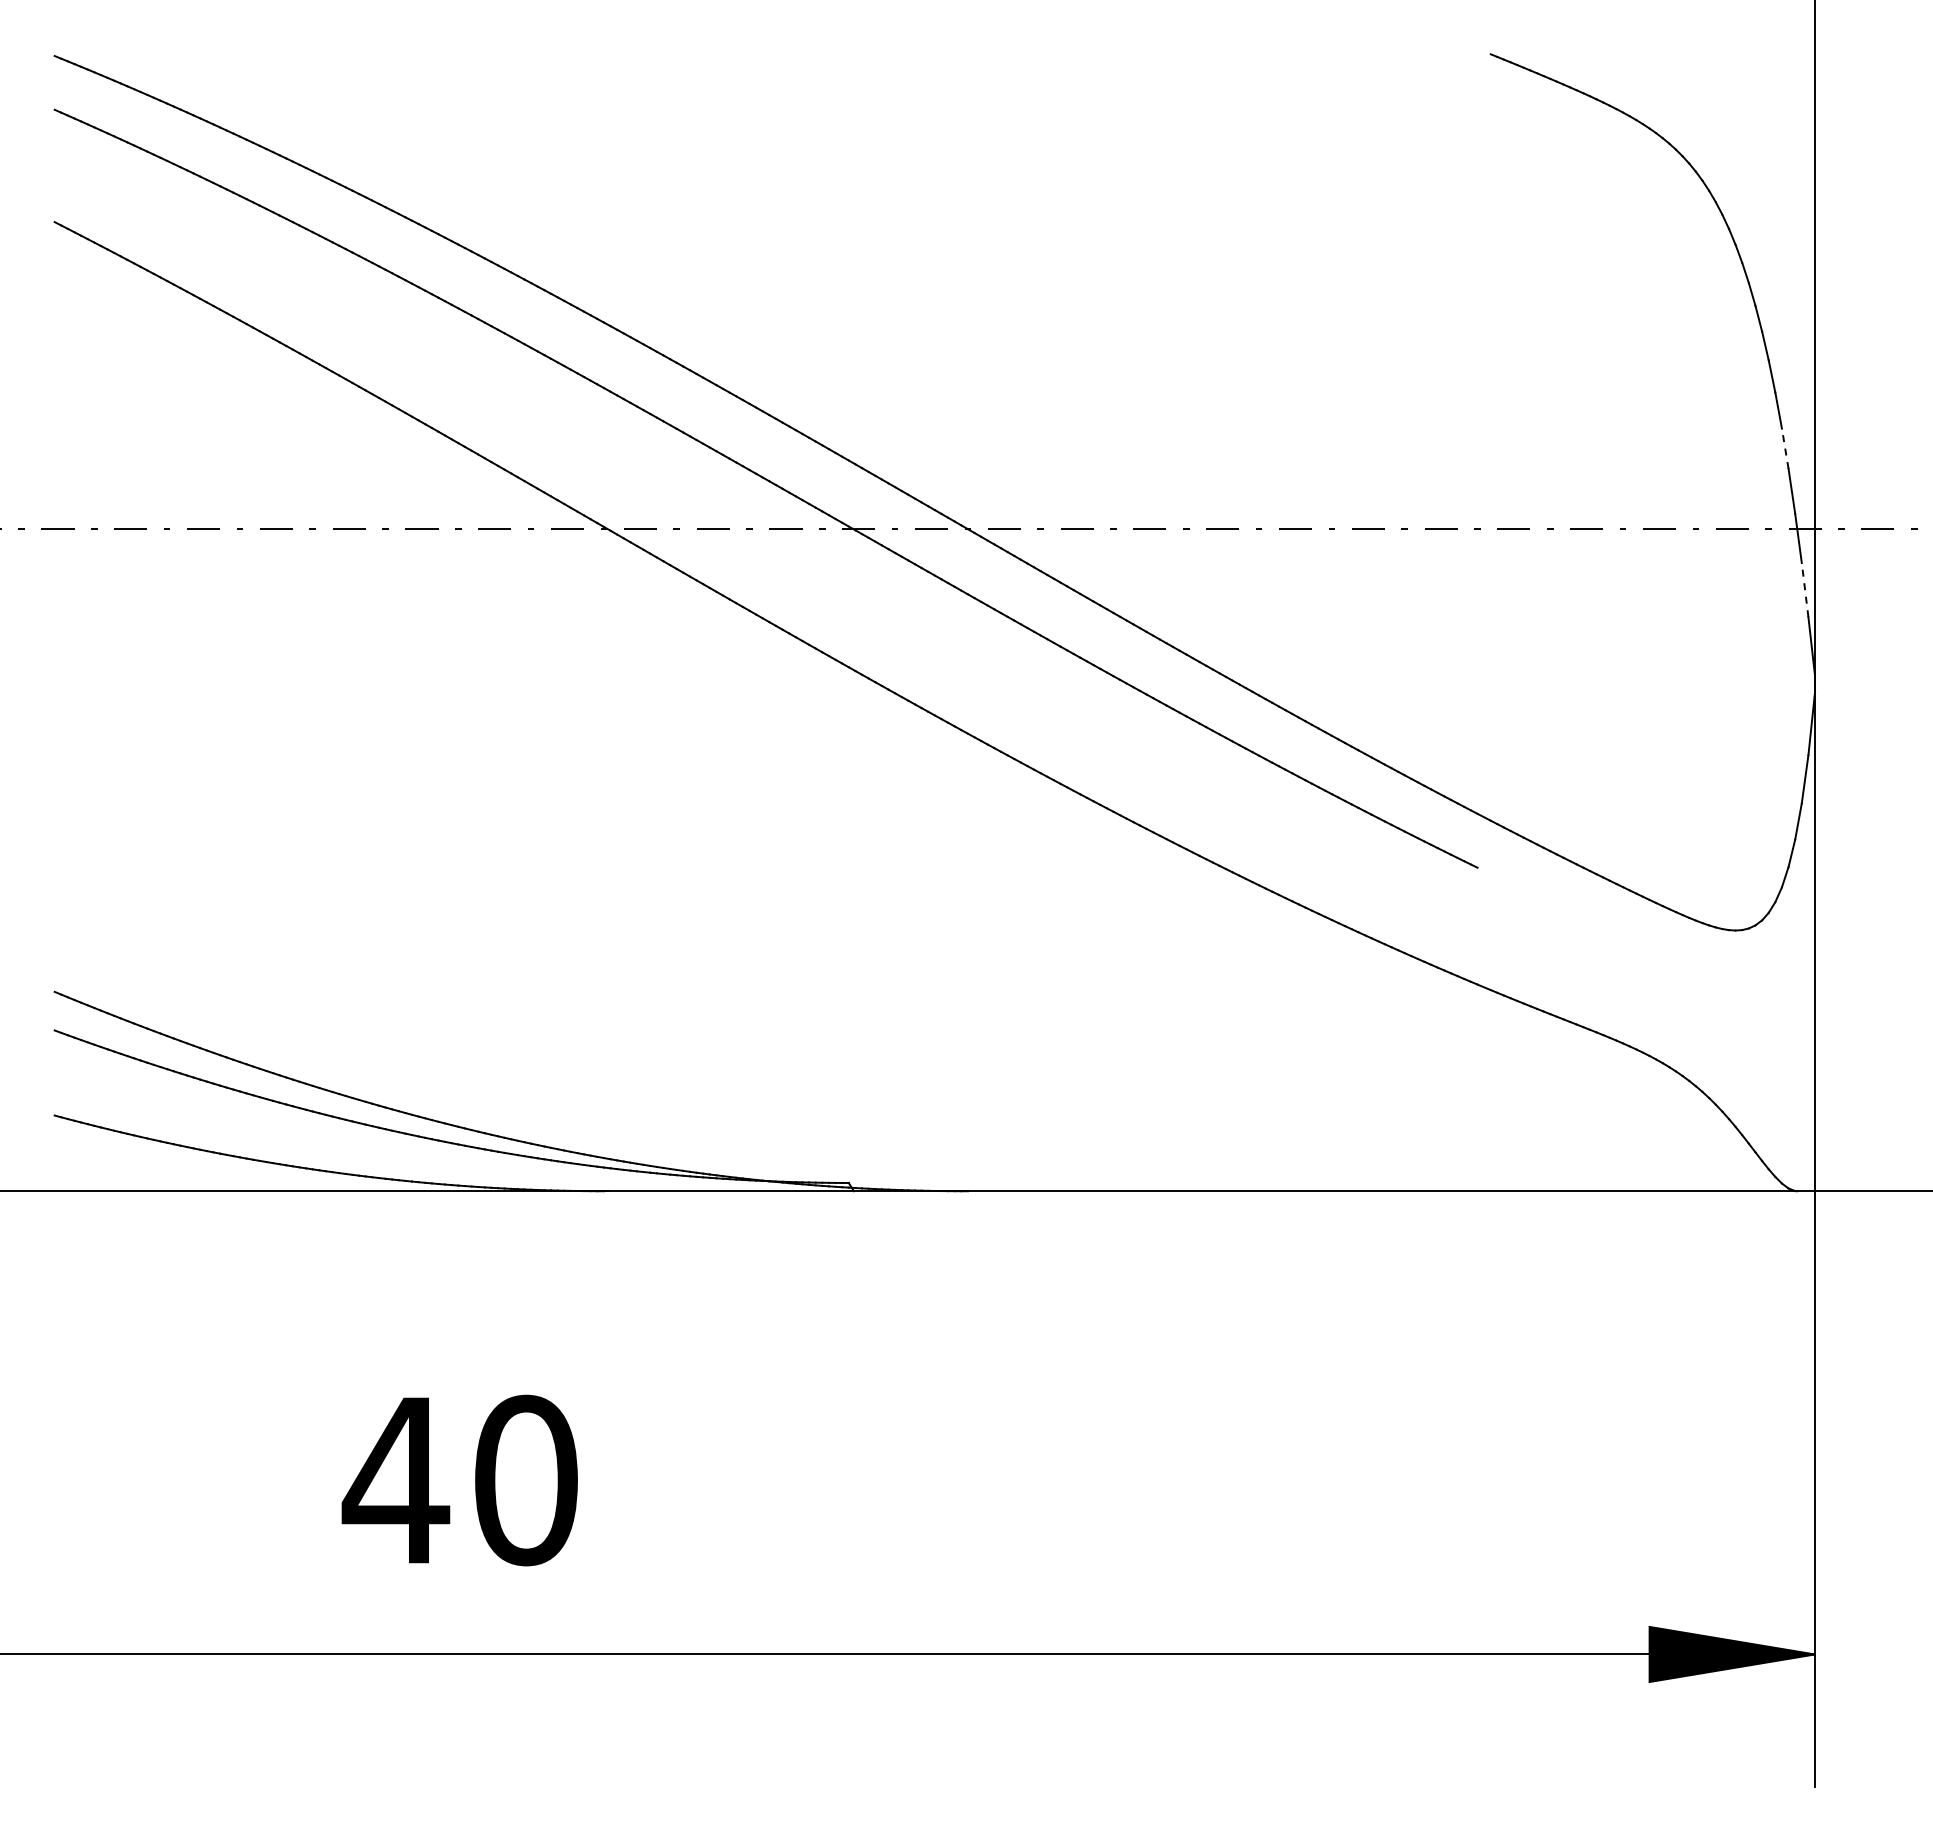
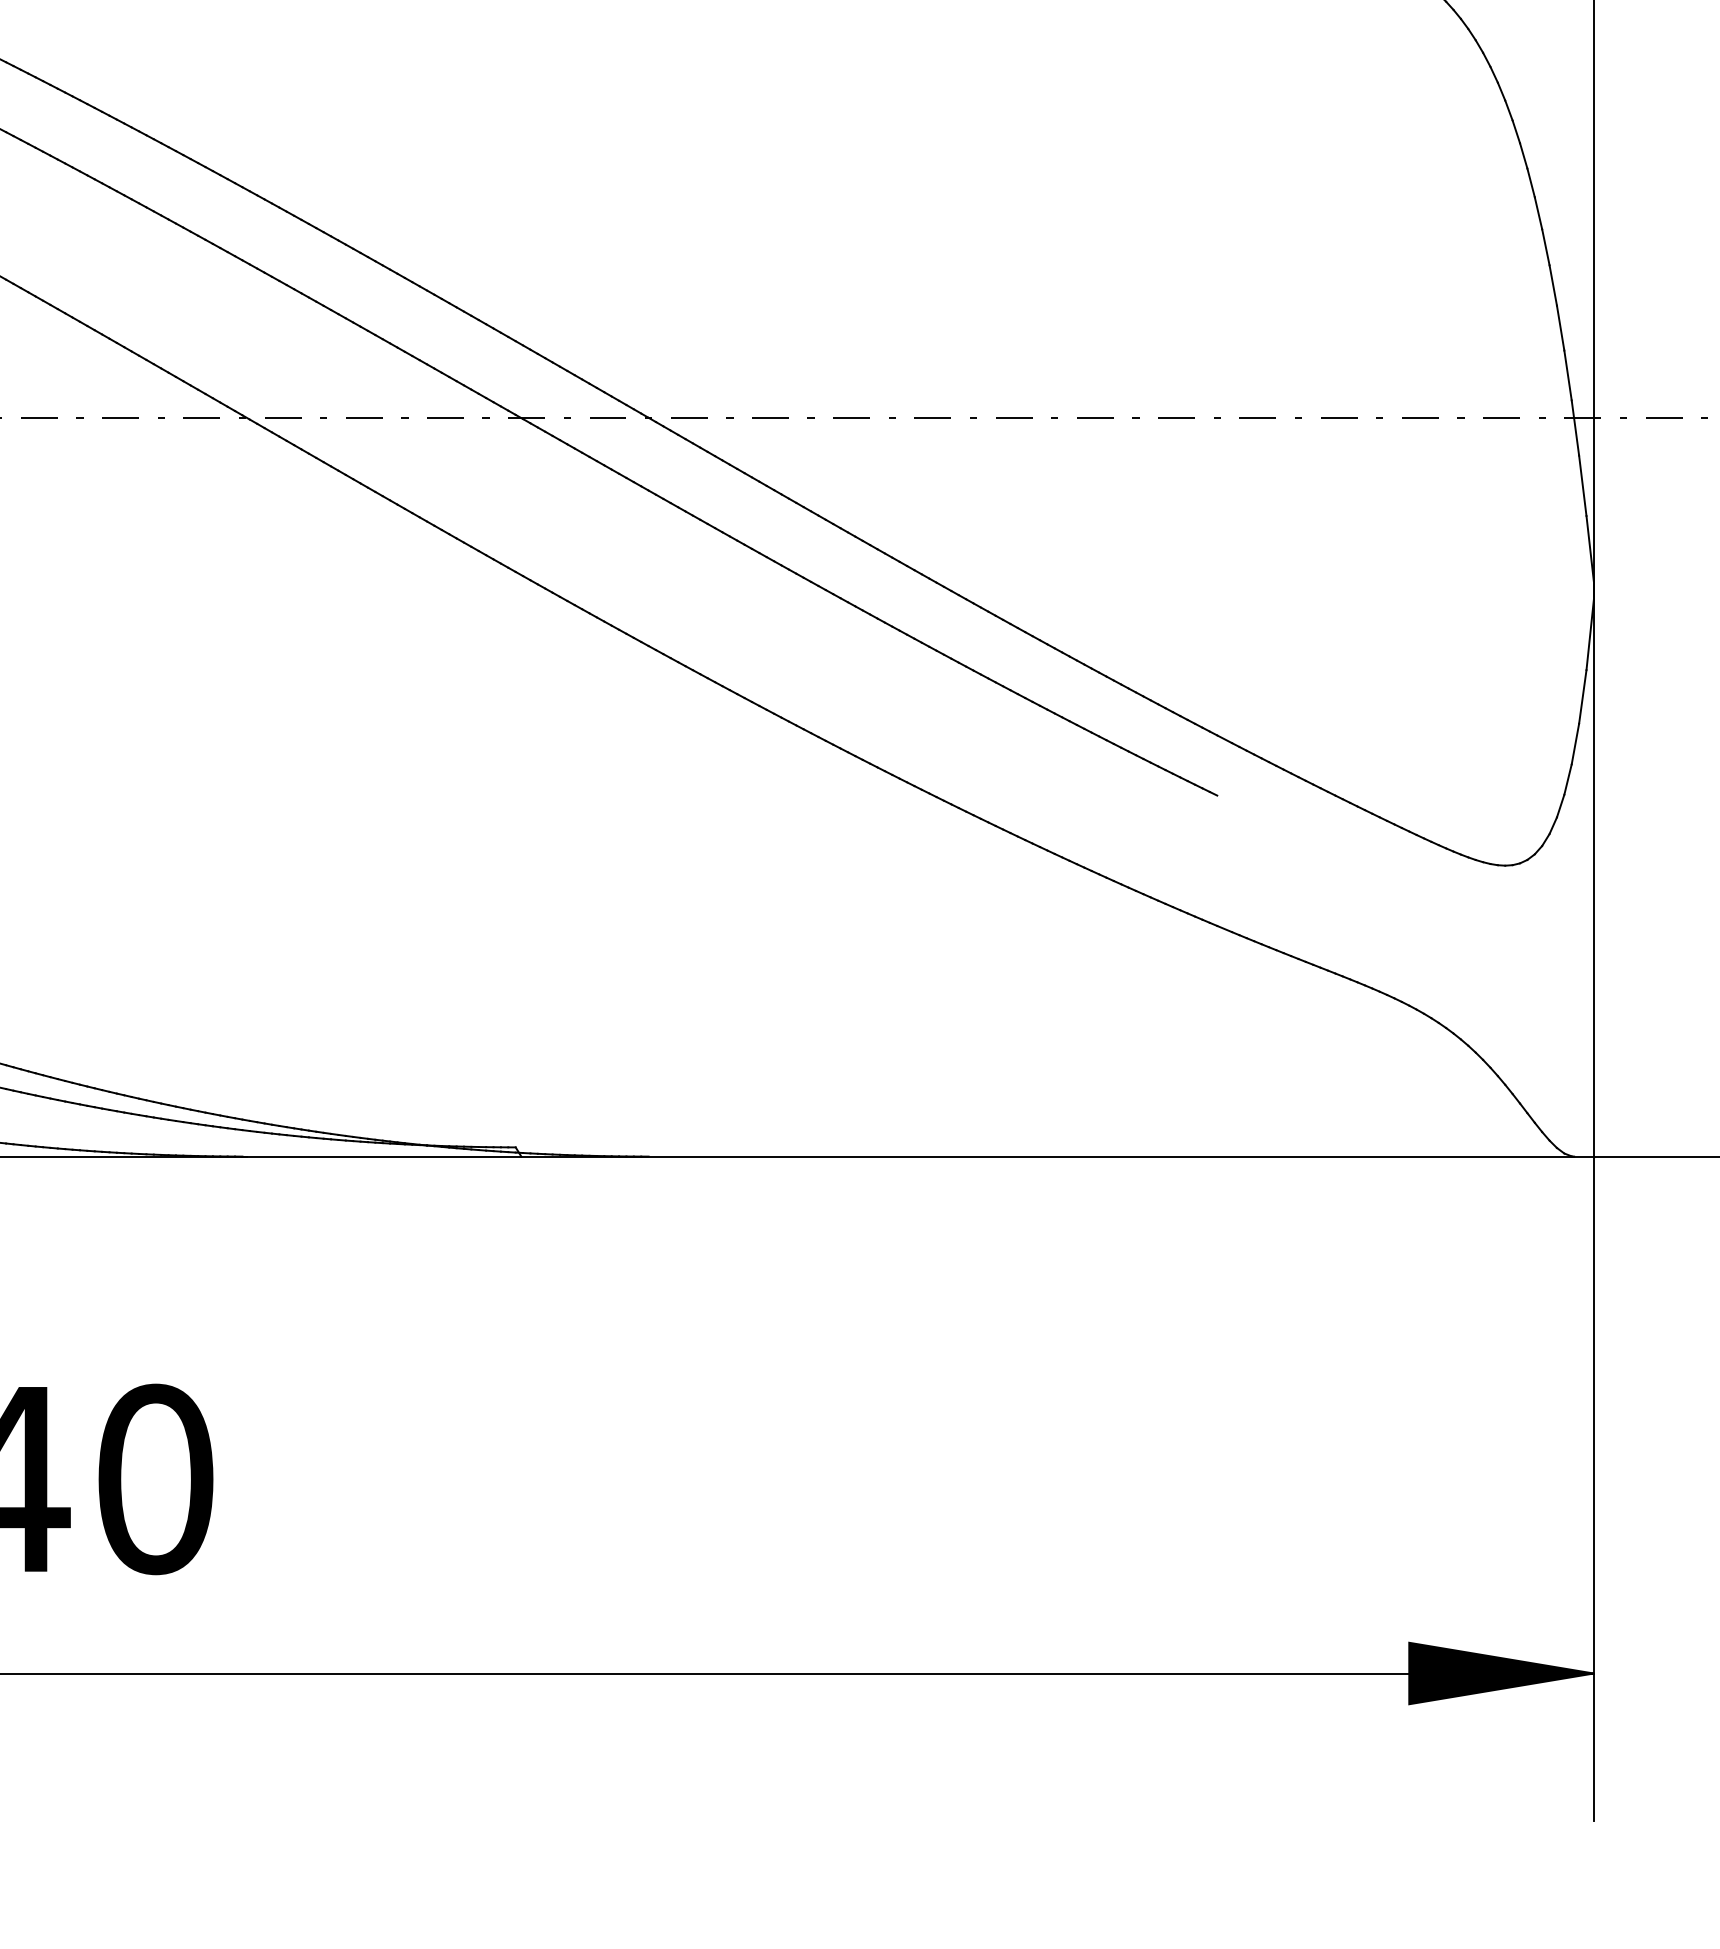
line: (1785, 448) -> (1560, 327), dashed -> solid
line: (1805, 589) -> (1583, 485), dashed -> solid

